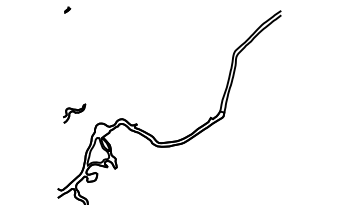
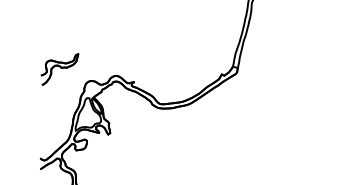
part: (74, 113) -> (60, 69), size x1.43

